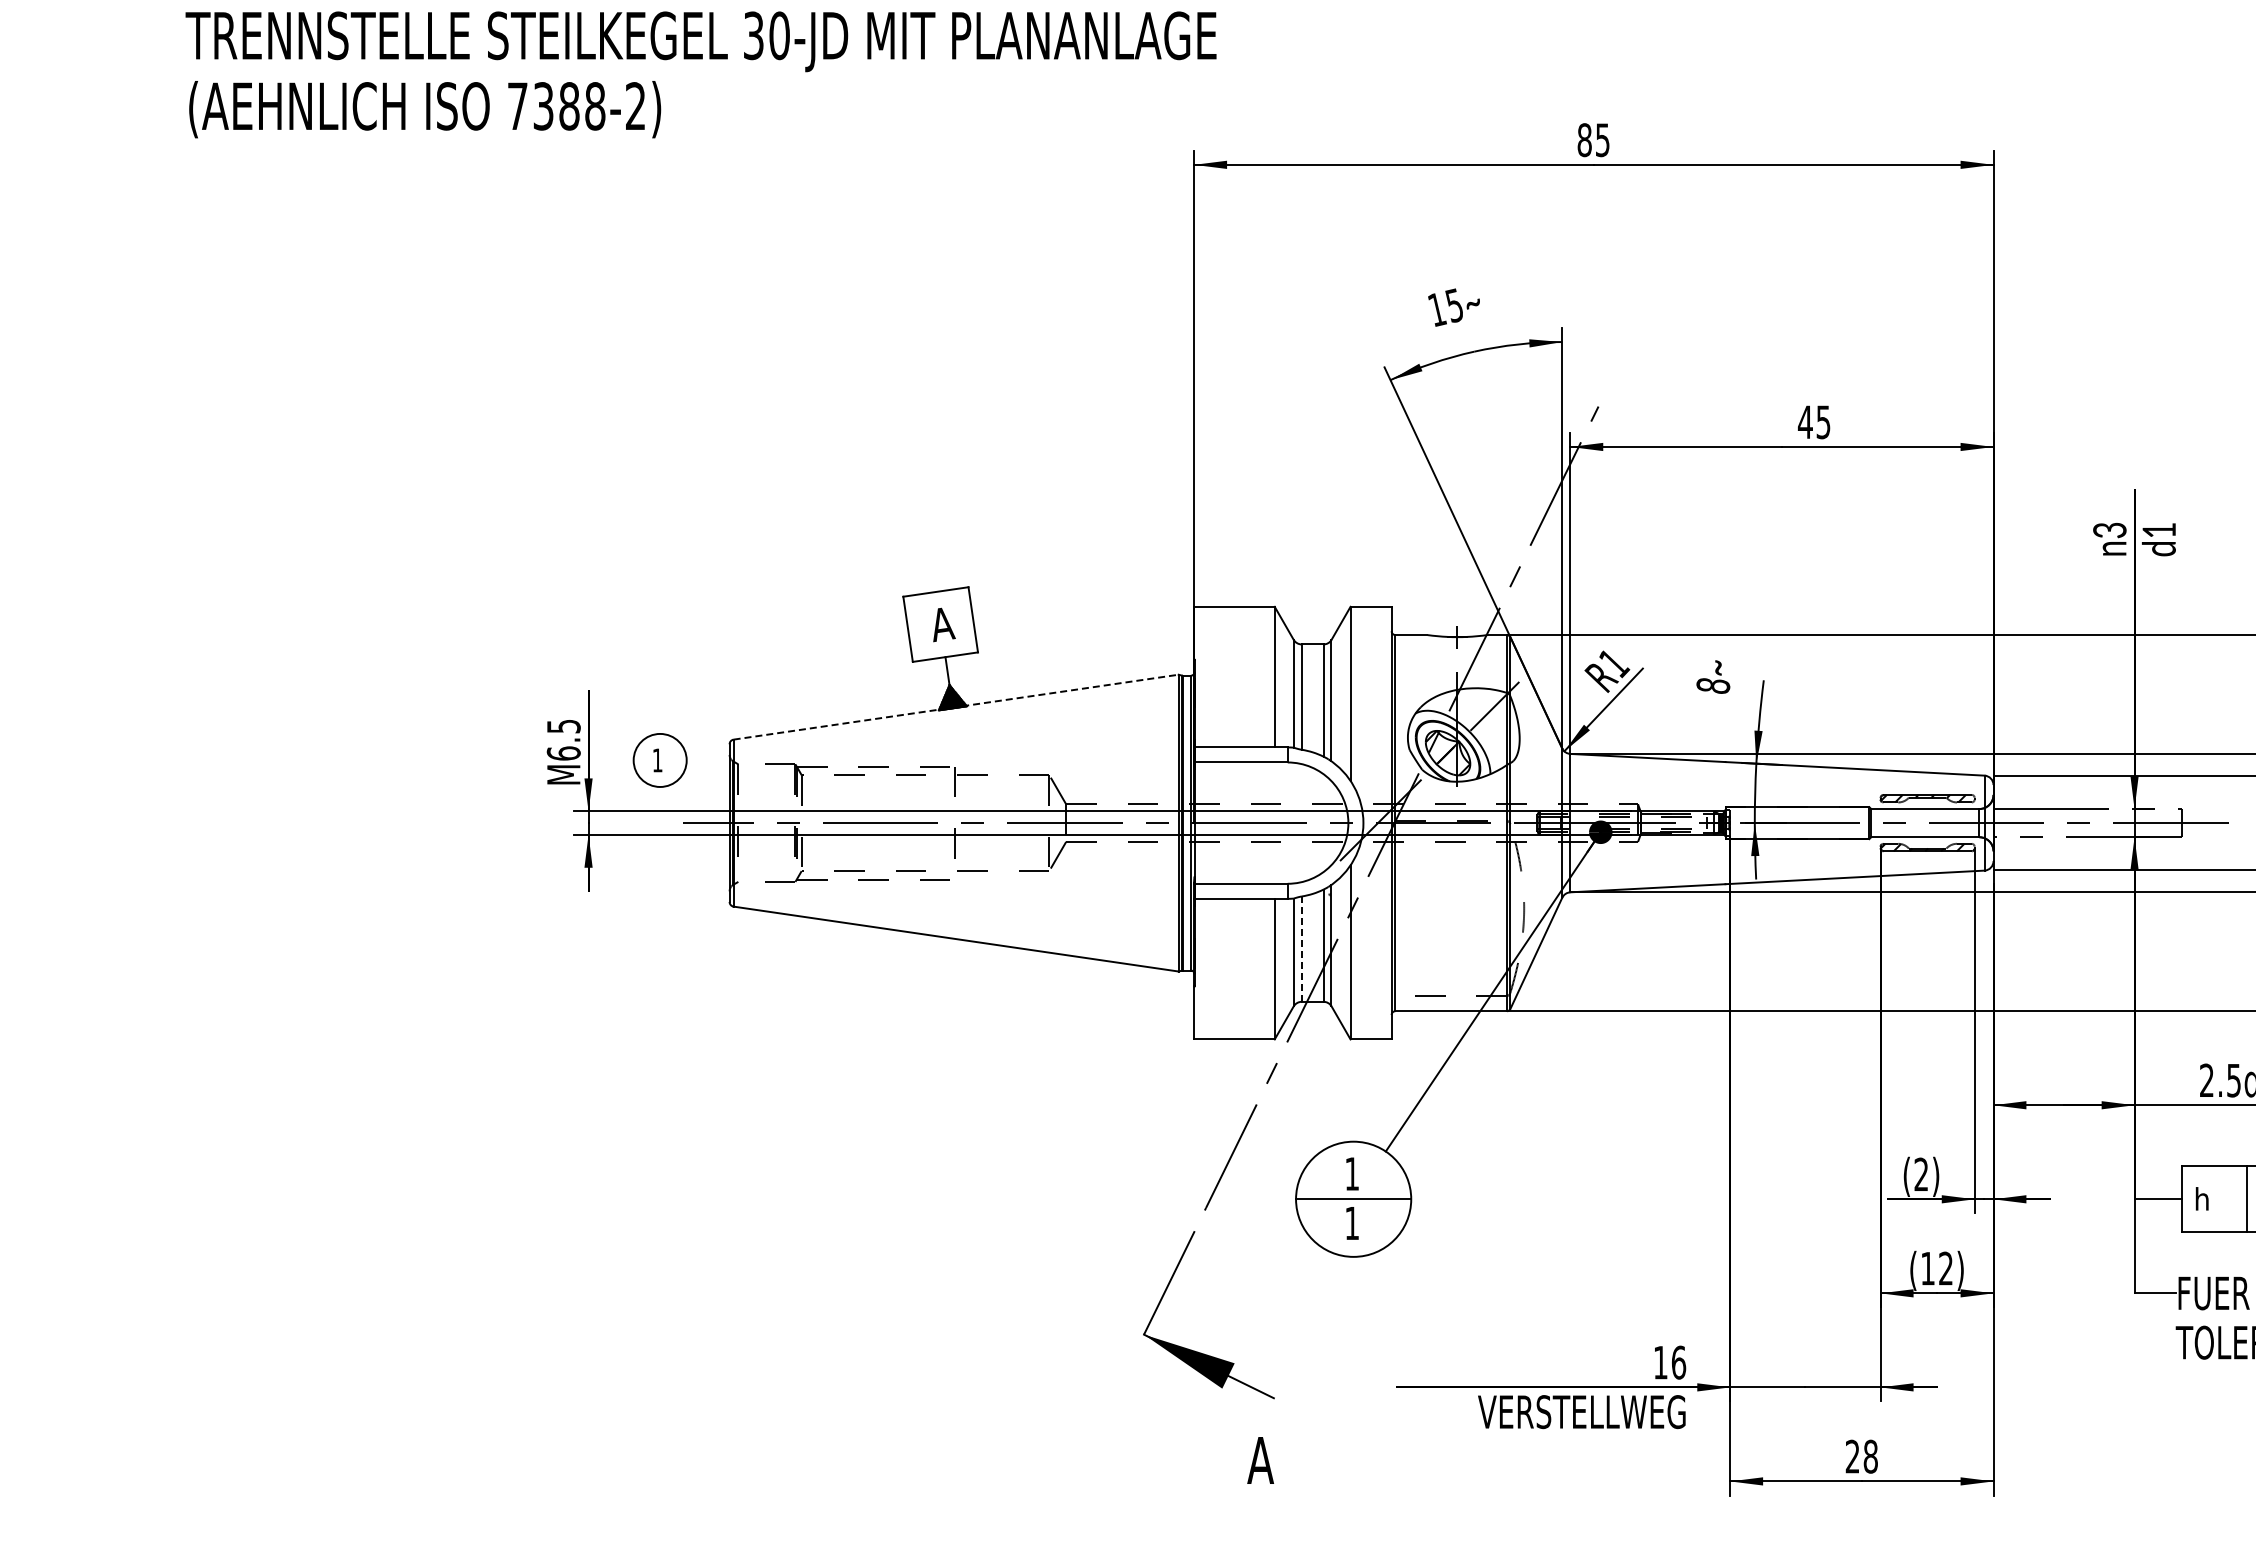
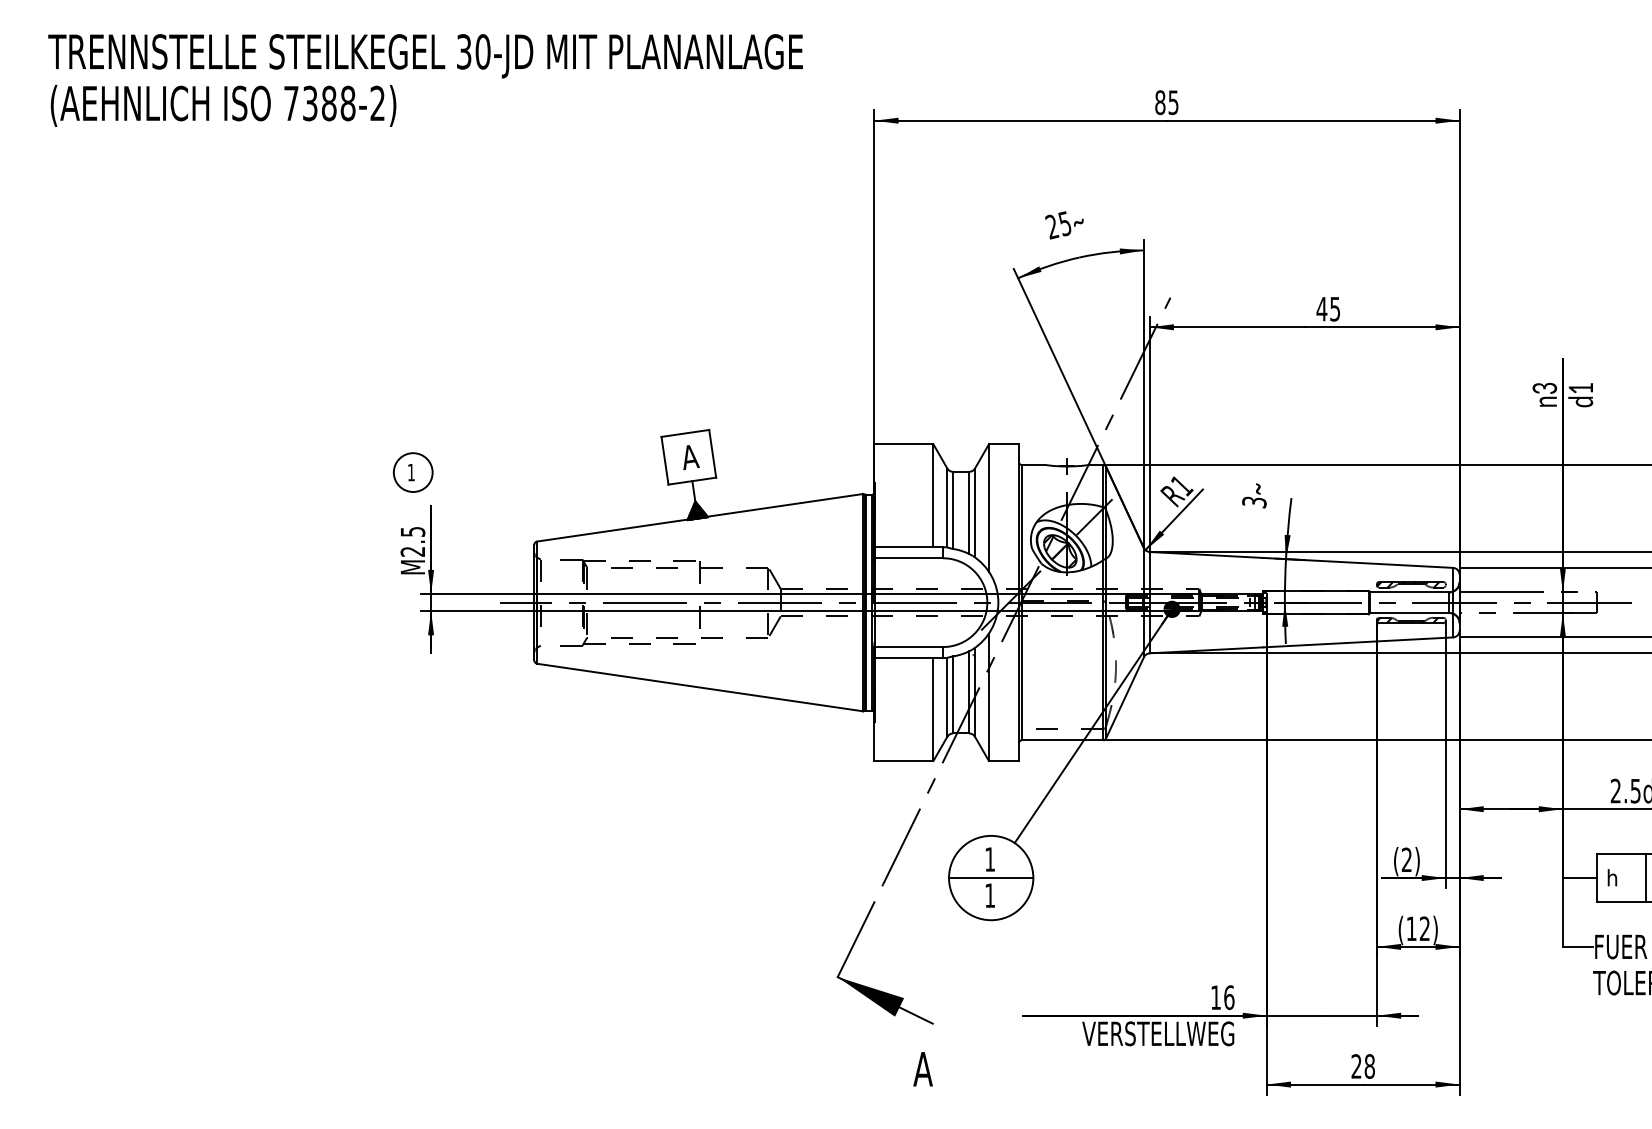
text: (700, 74) -> (425, 80), moved
text: (1436, 310) -> (1051, 227), 15 -> 25
text: (1713, 686) -> (1254, 502), 8 -> 3
line: (956, 707) -> (700, 518), dashed -> solid
text: (563, 753) -> (412, 551), M6.5 -> M2.5
part: (659, 760) -> (412, 472), moved
line: (1301, 949) -> (953, 695), dashed -> solid

